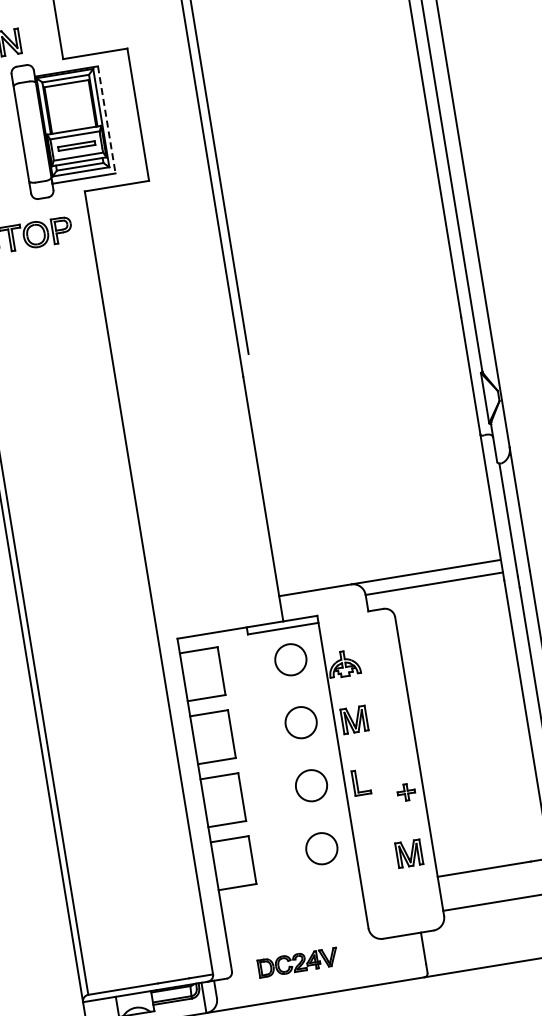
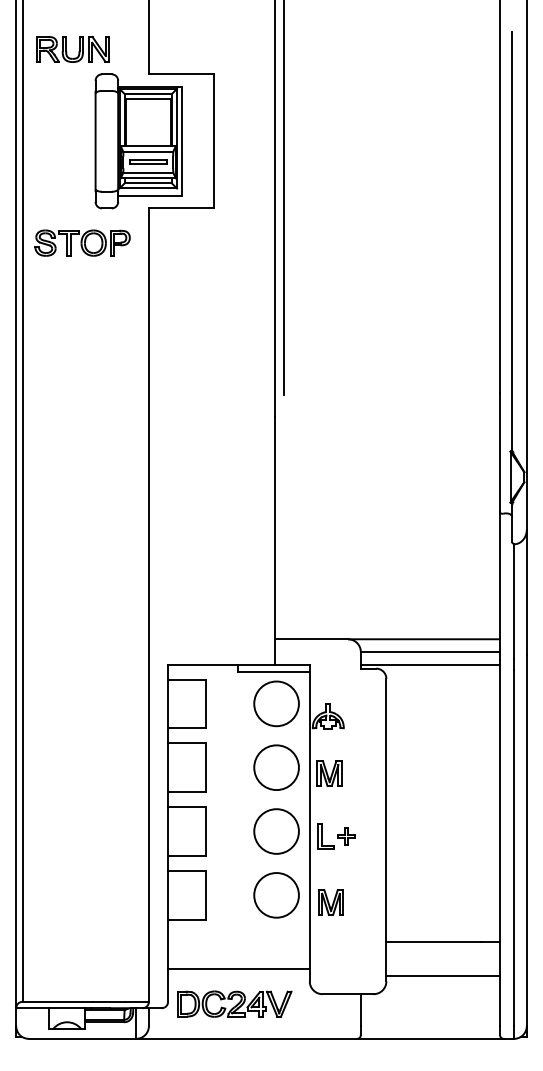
line: (107, 119) -> (182, 141), dashed -> solid
line: (436, 596) -> (430, 664), added
circle: (290, 659) -> (276, 703), size x1.43
circle: (301, 722) -> (276, 767), size x1.43
circle: (311, 785) -> (276, 831), size x1.43
part: (406, 792) -> (346, 836), moved
circle: (321, 848) -> (276, 895), size x1.43
part: (408, 853) -> (330, 902), moved
line: (296, 927) -> (238, 968), added
part: (297, 962) -> (234, 1003), size x1.43

